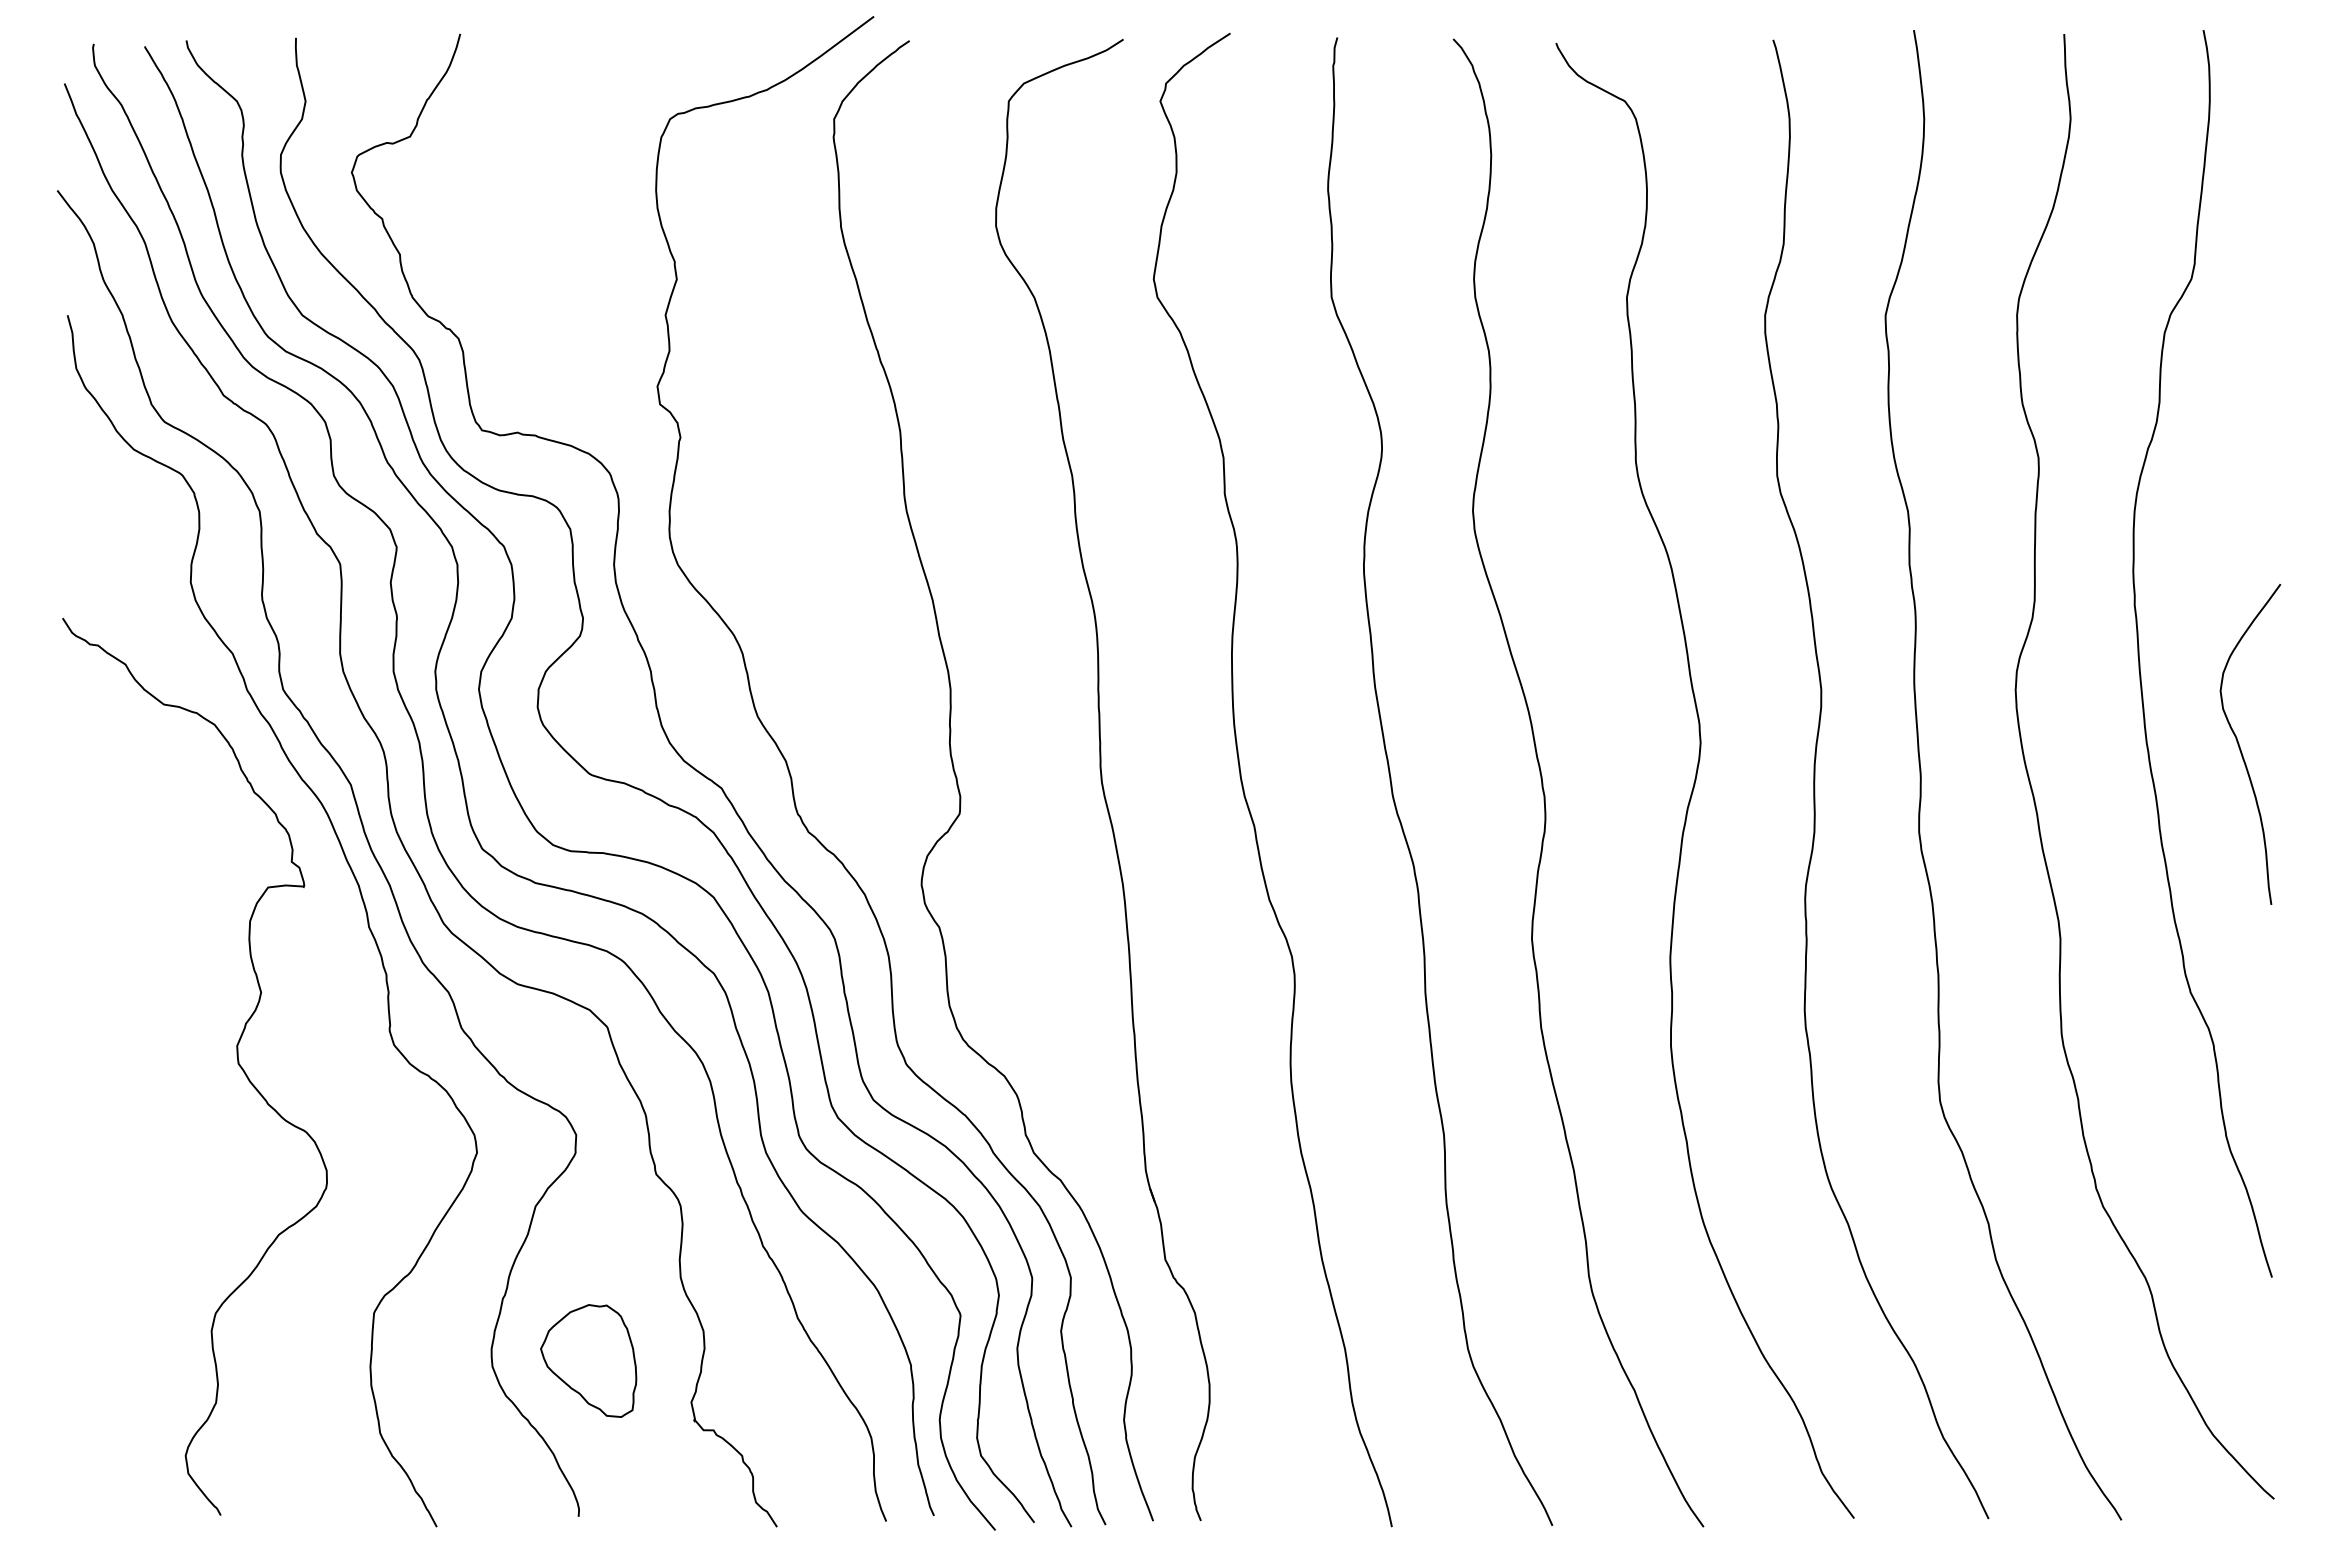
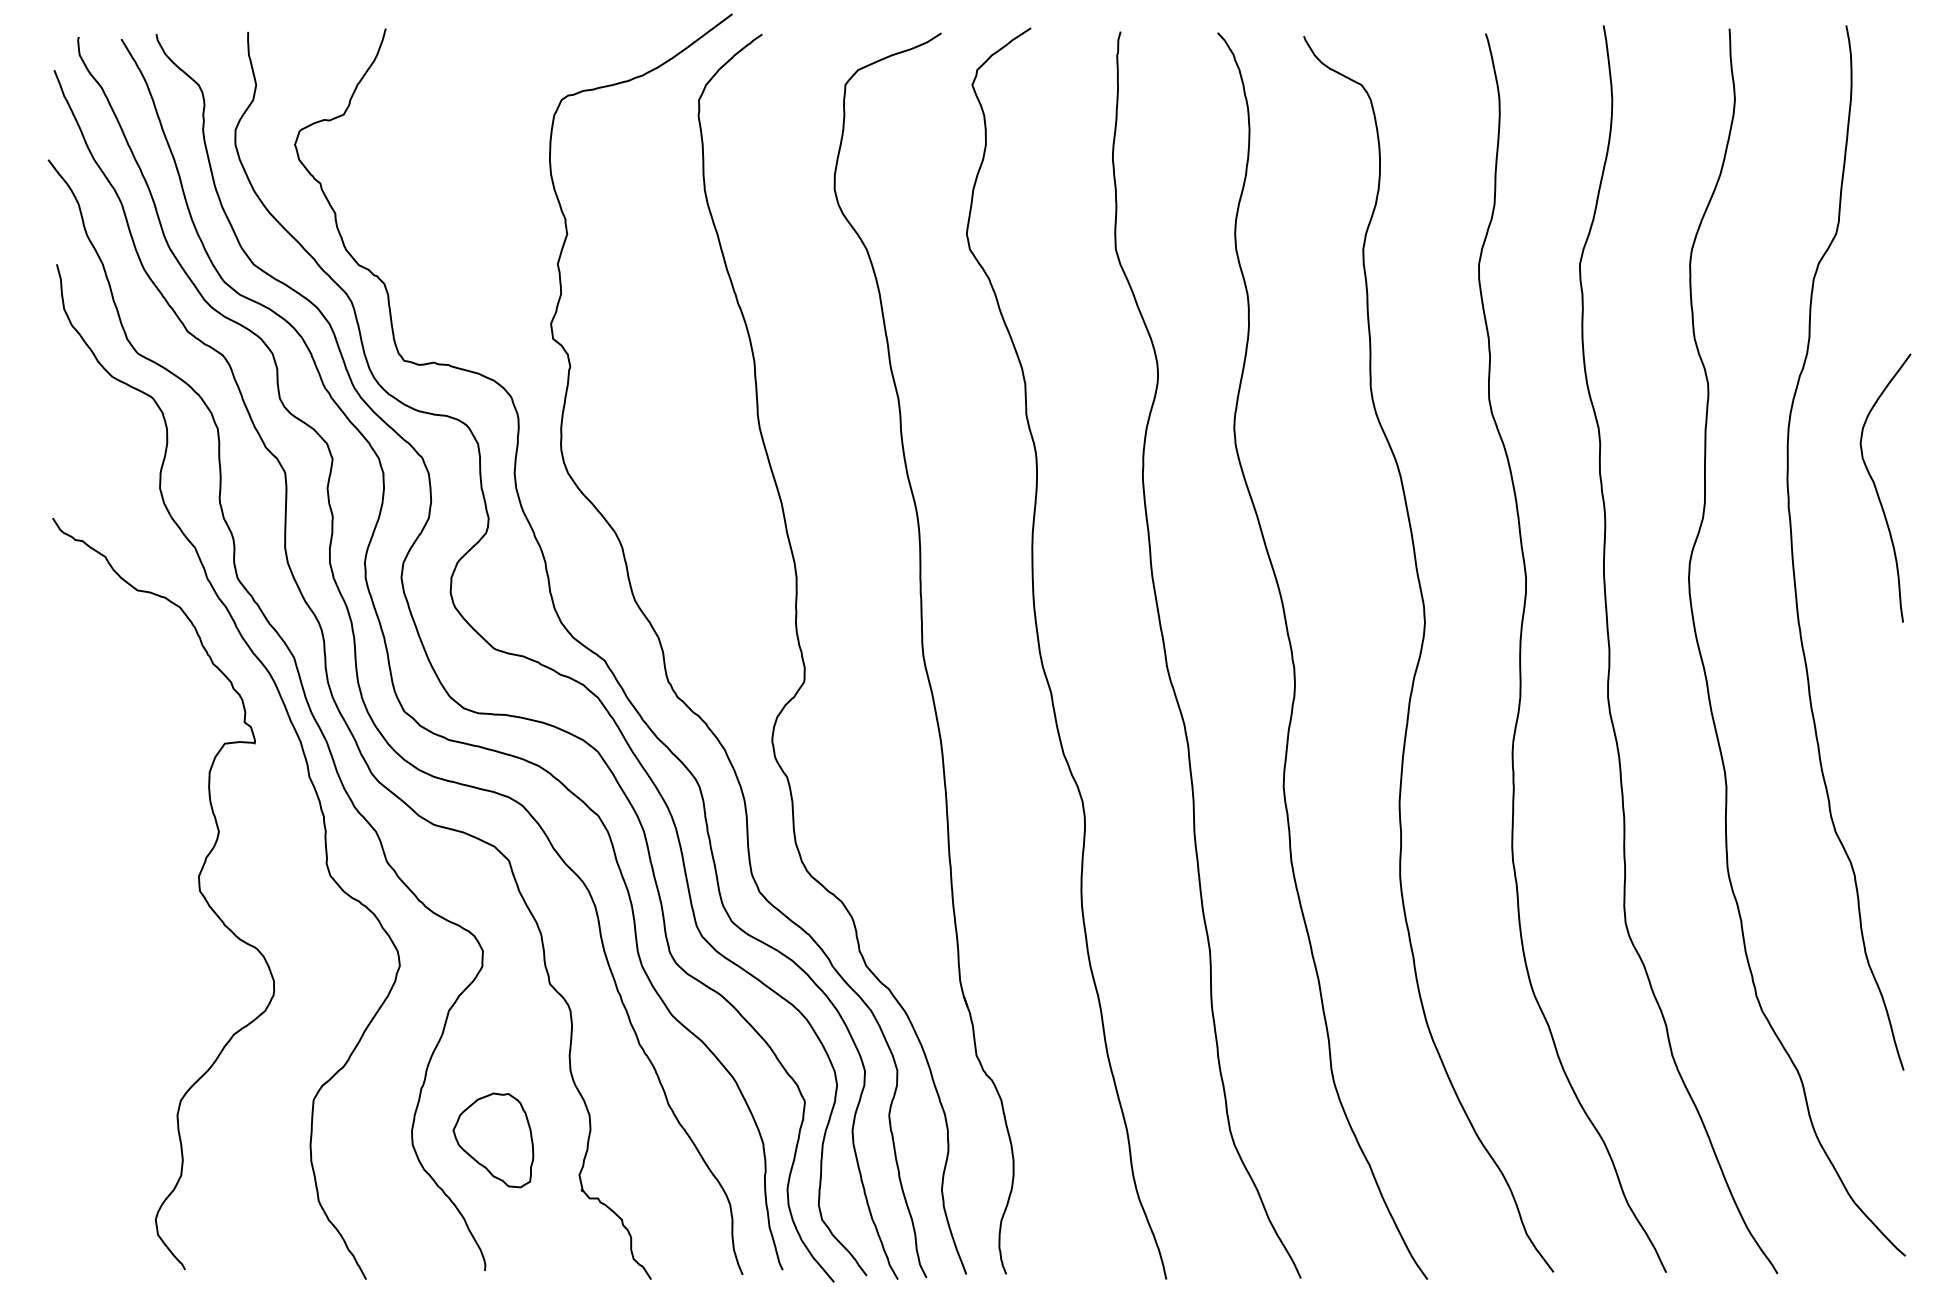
curve: (2240, 746) -> (1877, 489), moved

